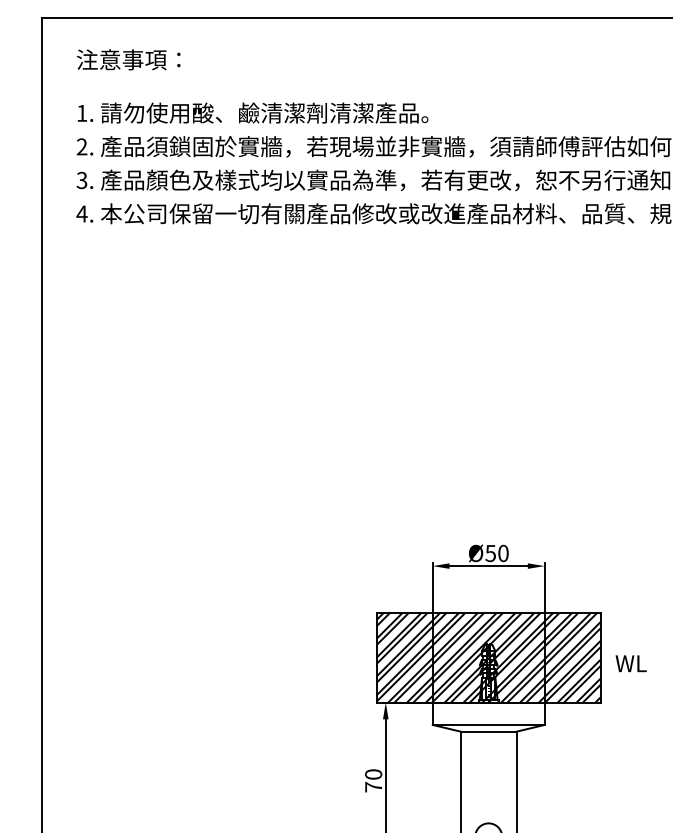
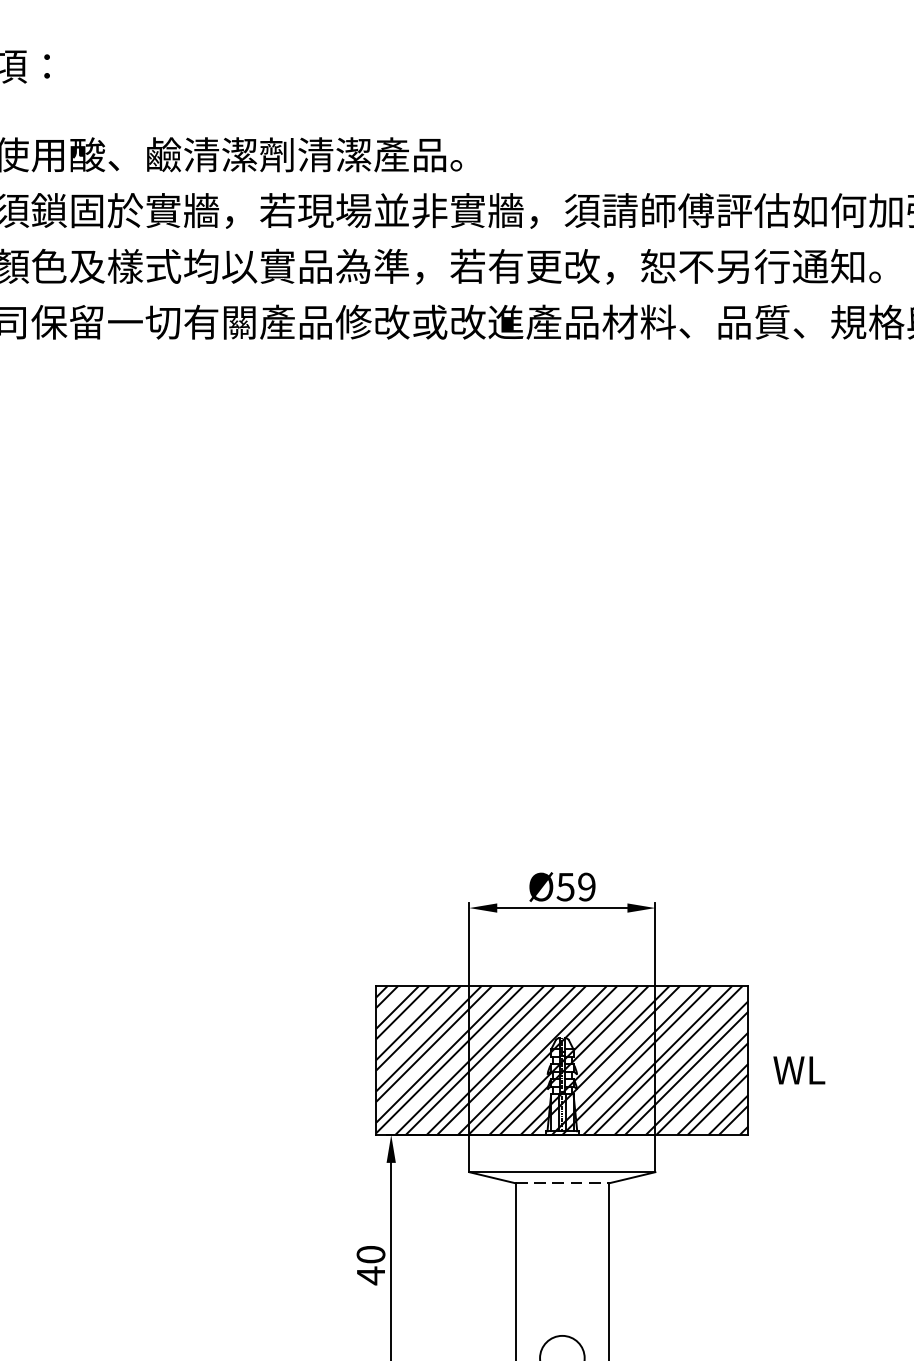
text: (503, 553) -> (586, 887), Ø50 -> Ø59
line: (488, 731) -> (562, 1183), solid -> dashed
text: (373, 787) -> (370, 1276), 70 -> 40

